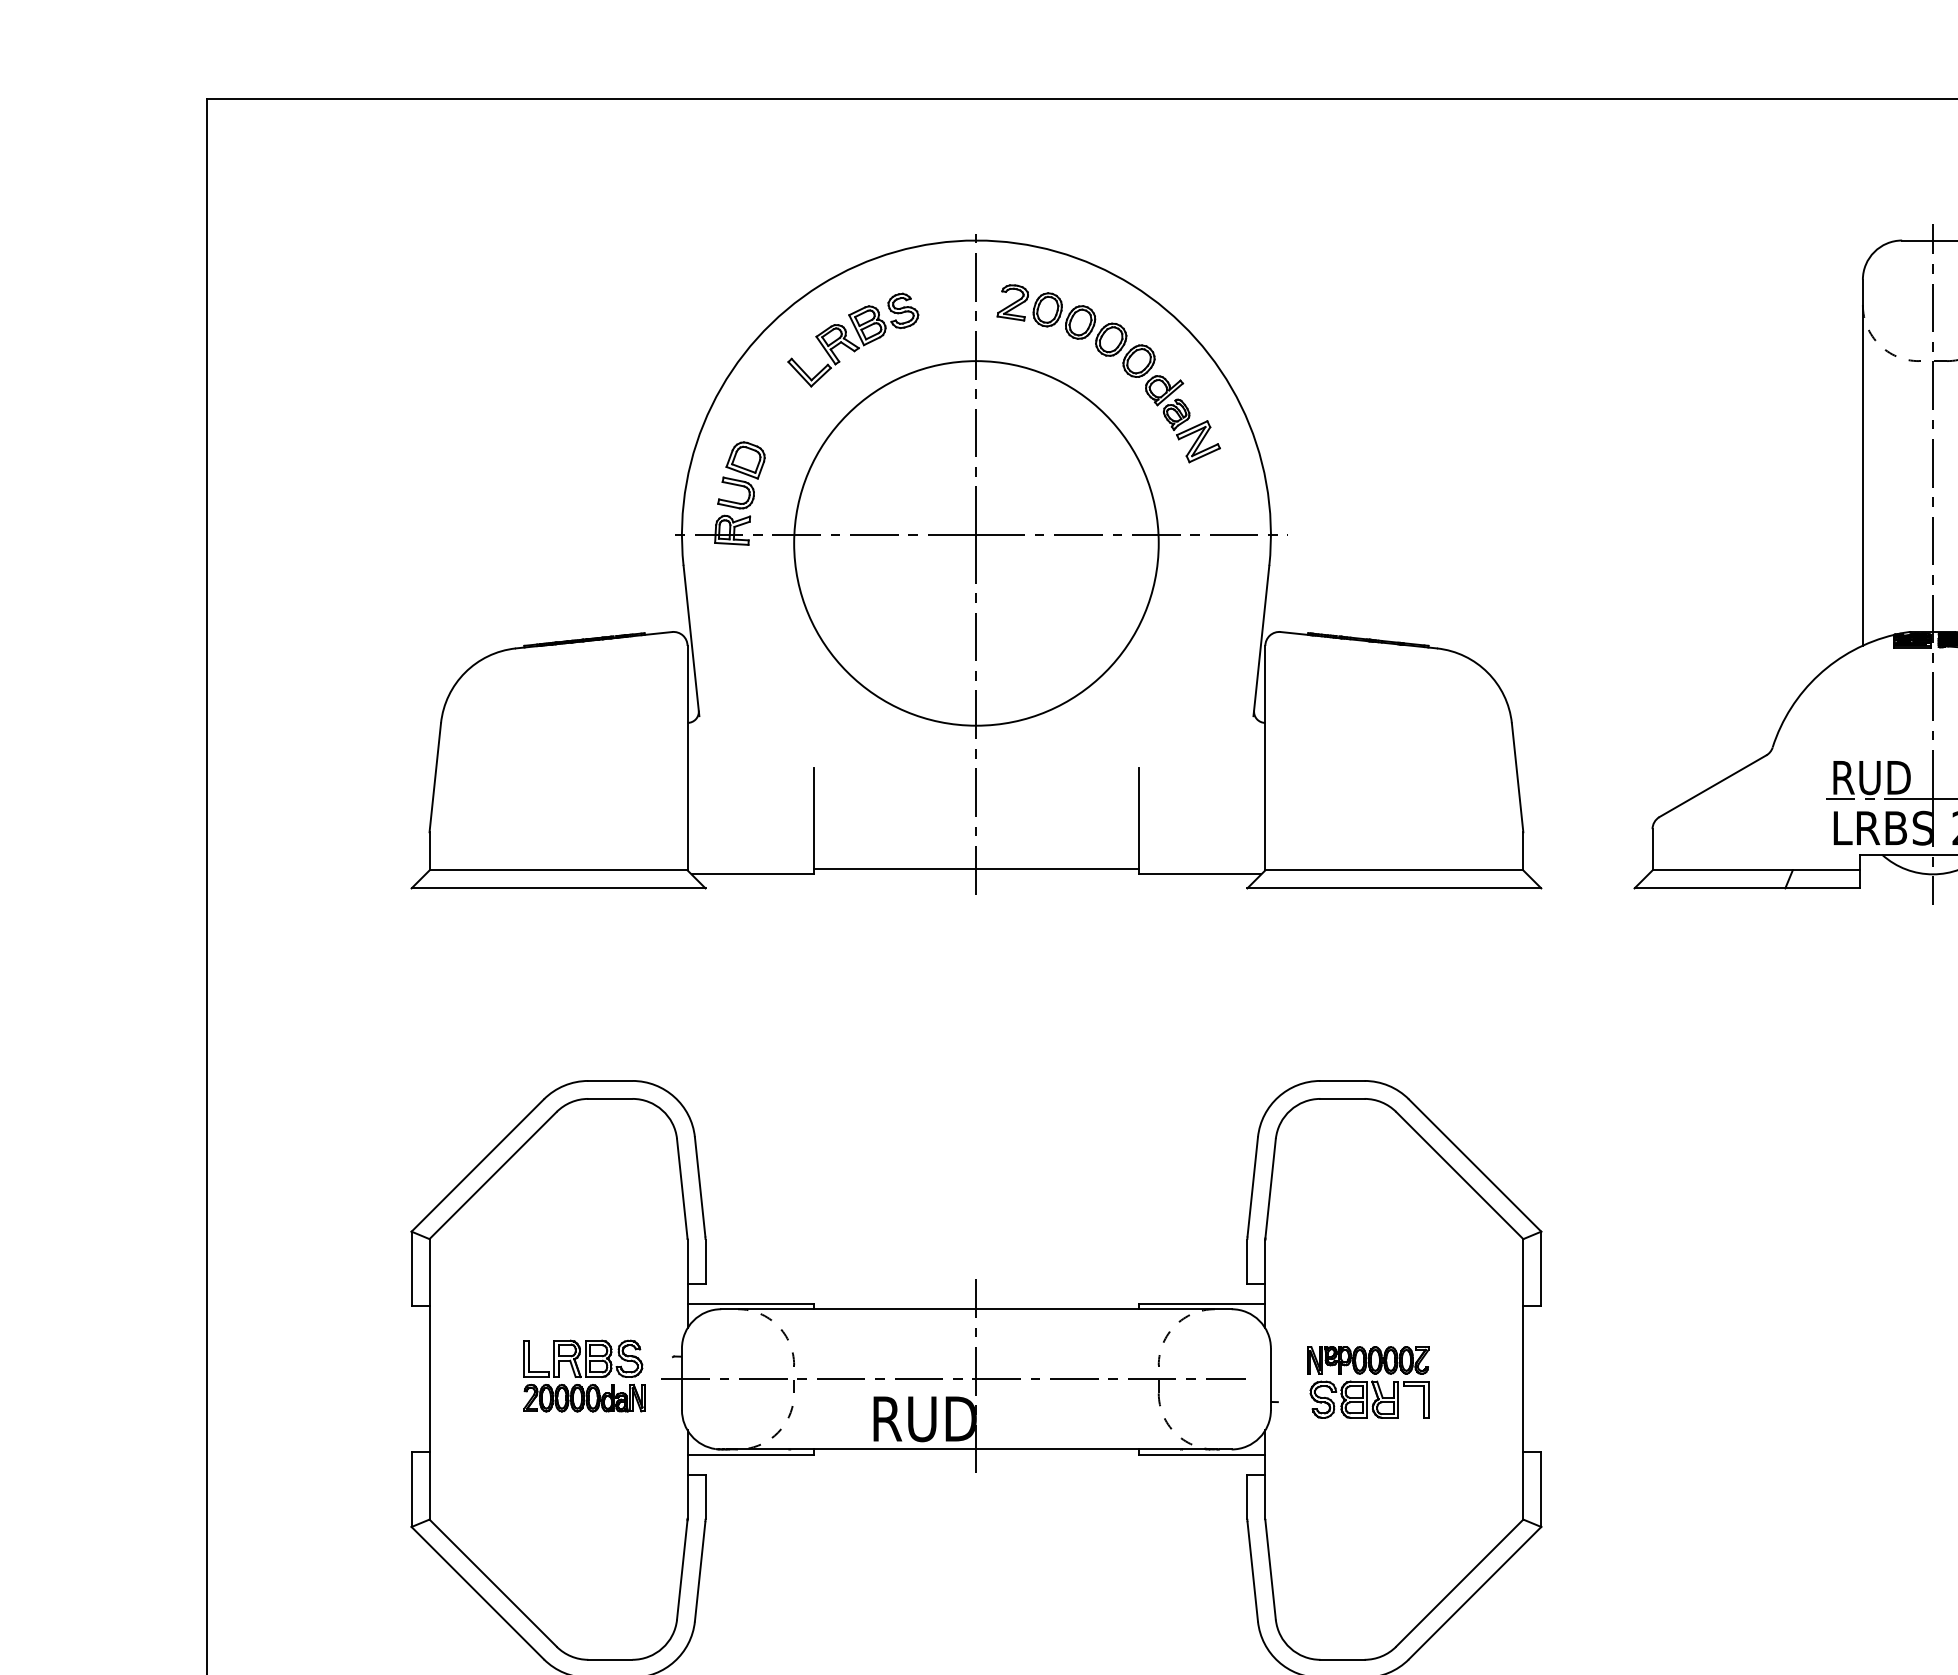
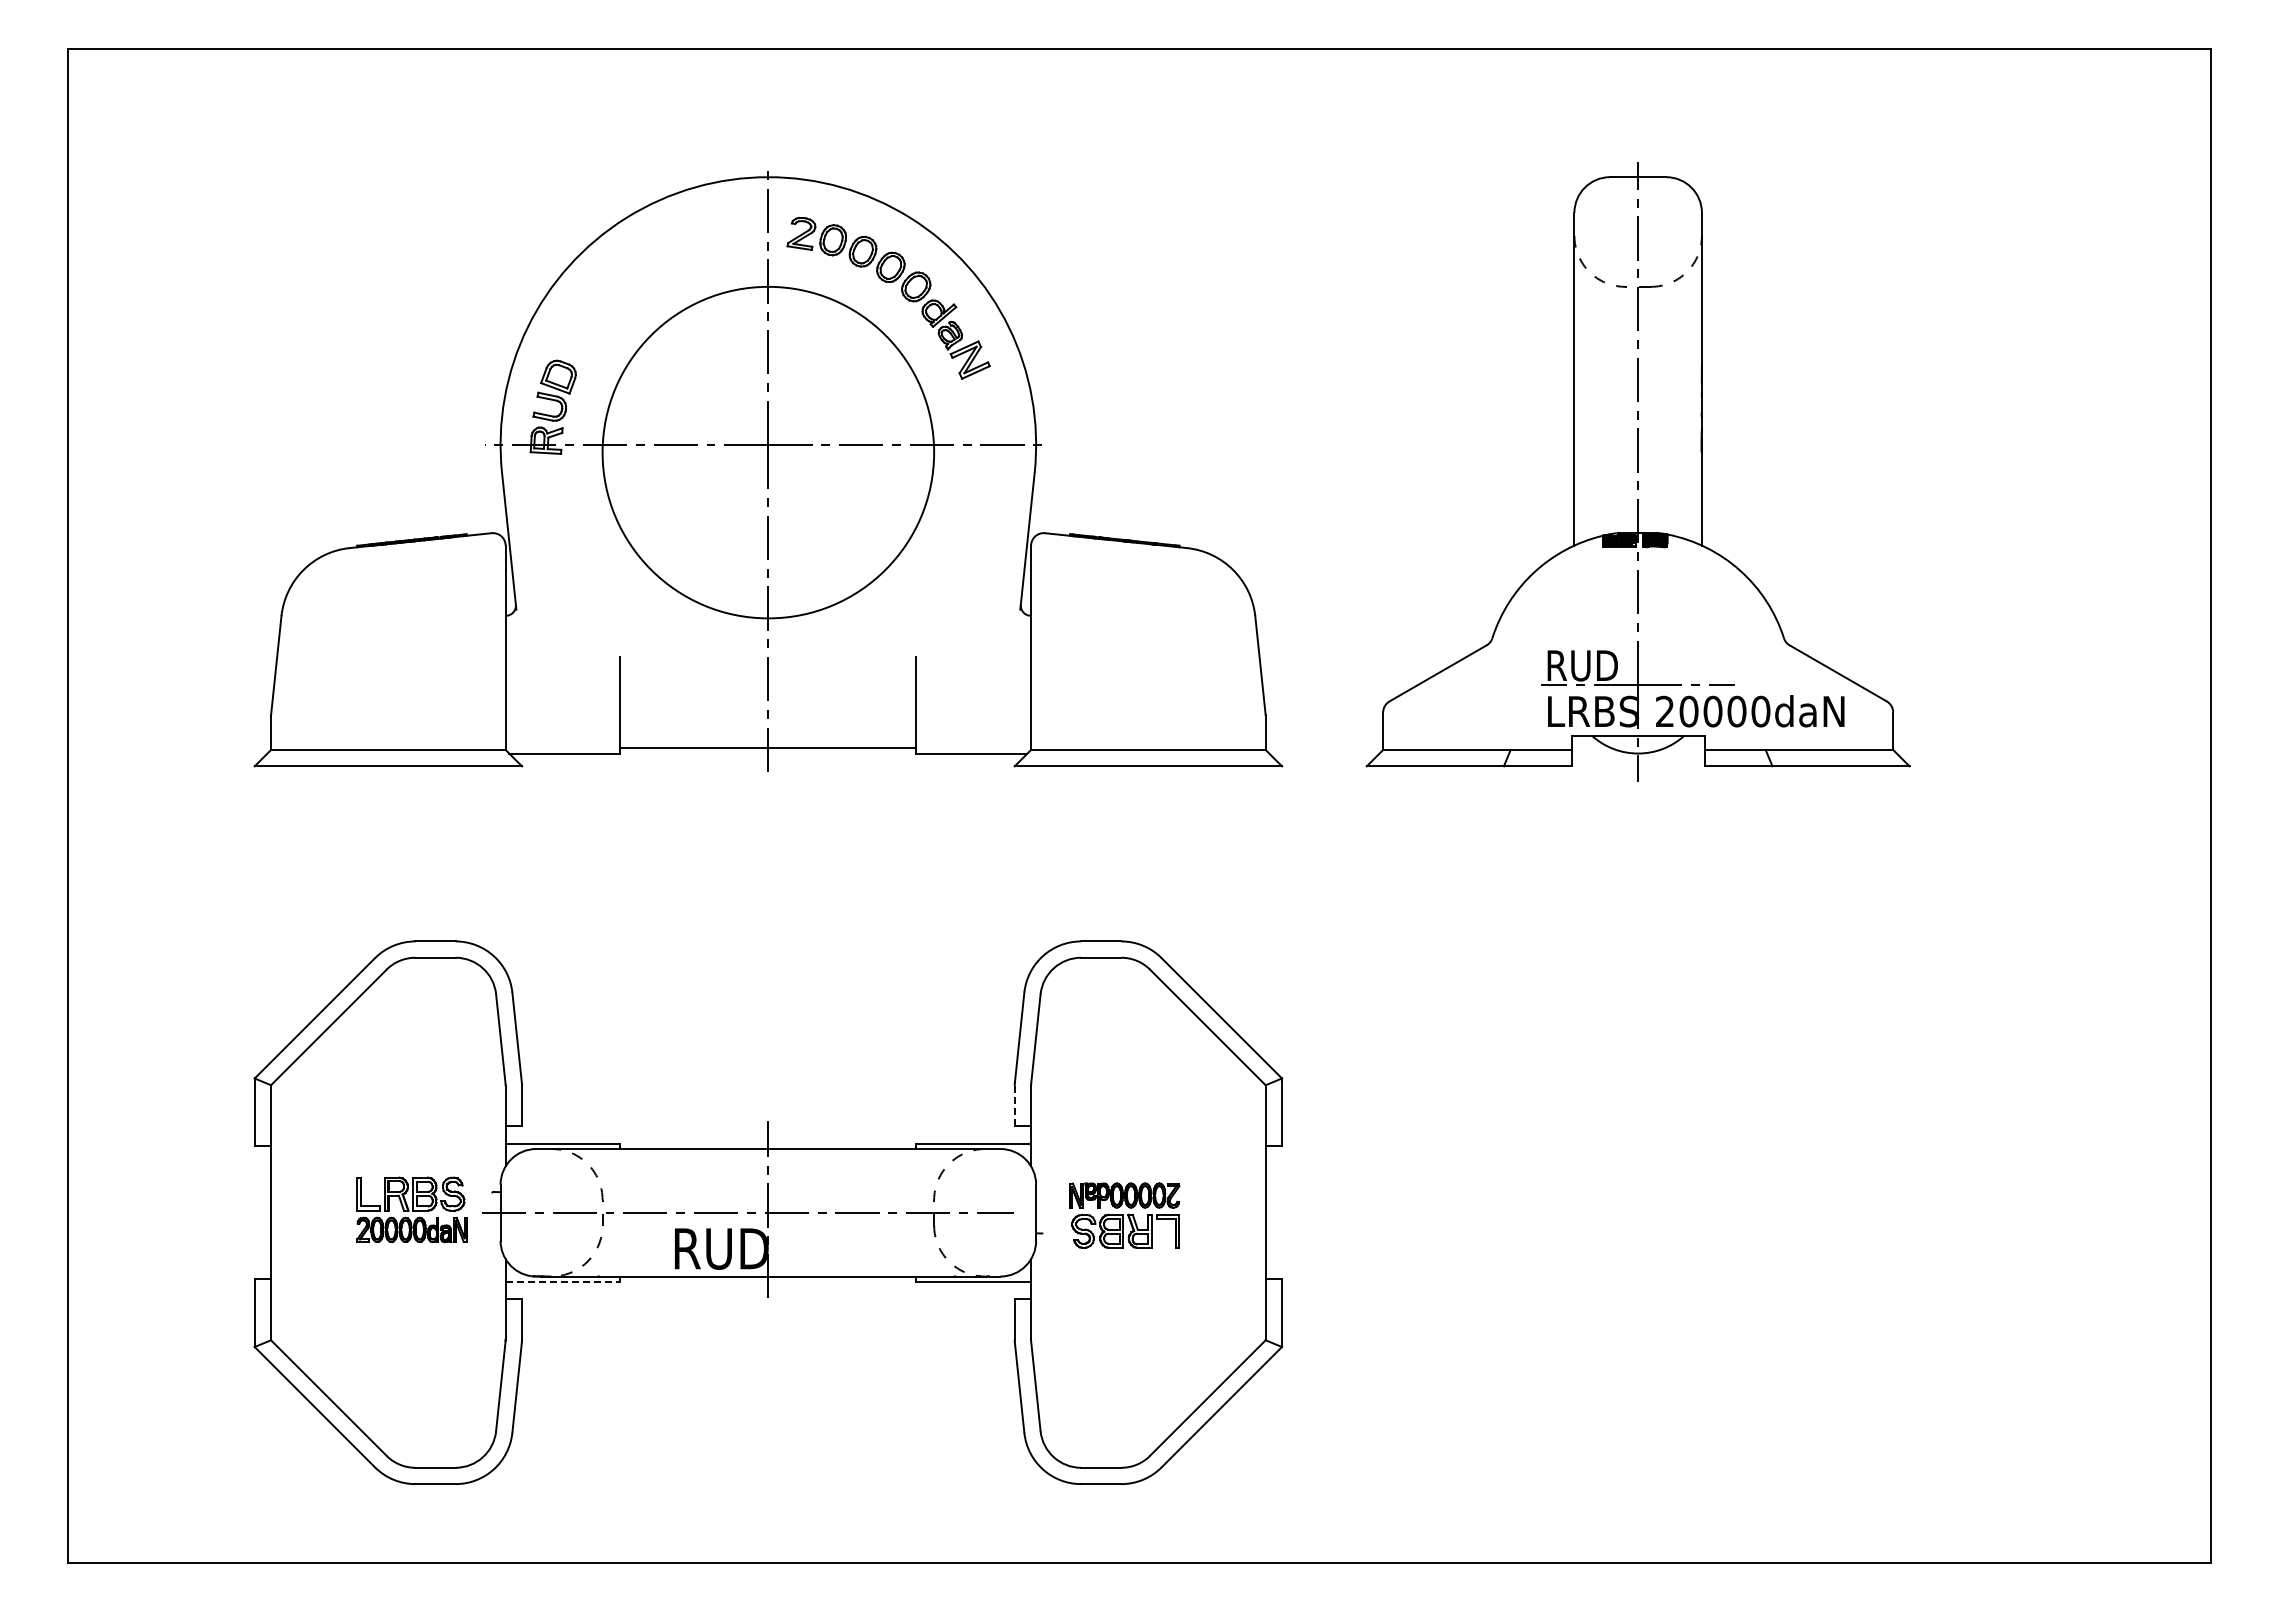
part: (853, 339) -> (656, 267), removed
line: (1247, 1261) -> (1014, 1105), solid -> dashed
line: (751, 1454) -> (563, 1281), solid -> dashed

